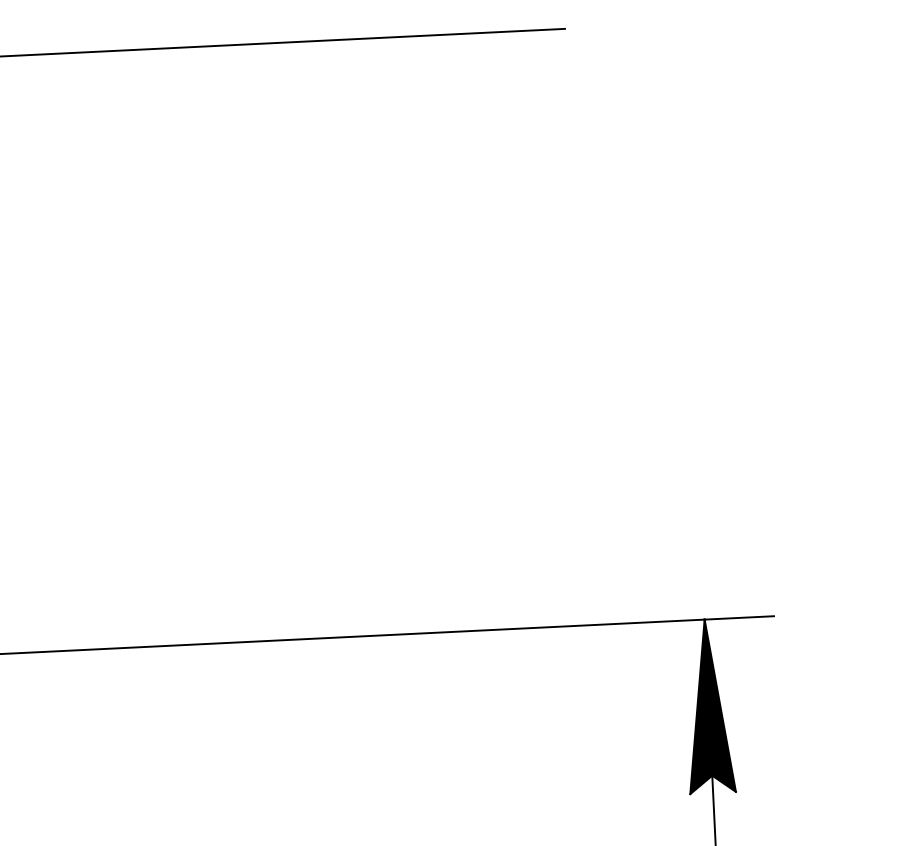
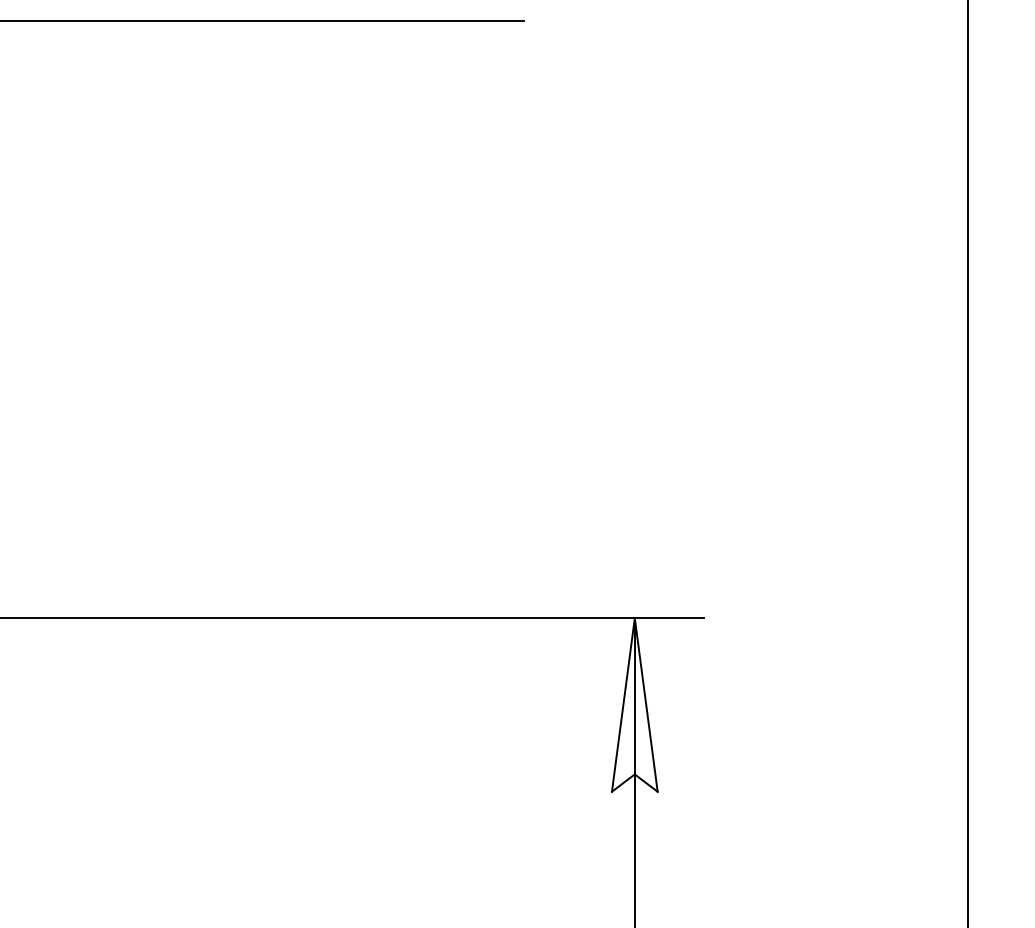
fill: (708, 705) -> (634, 704), removed

